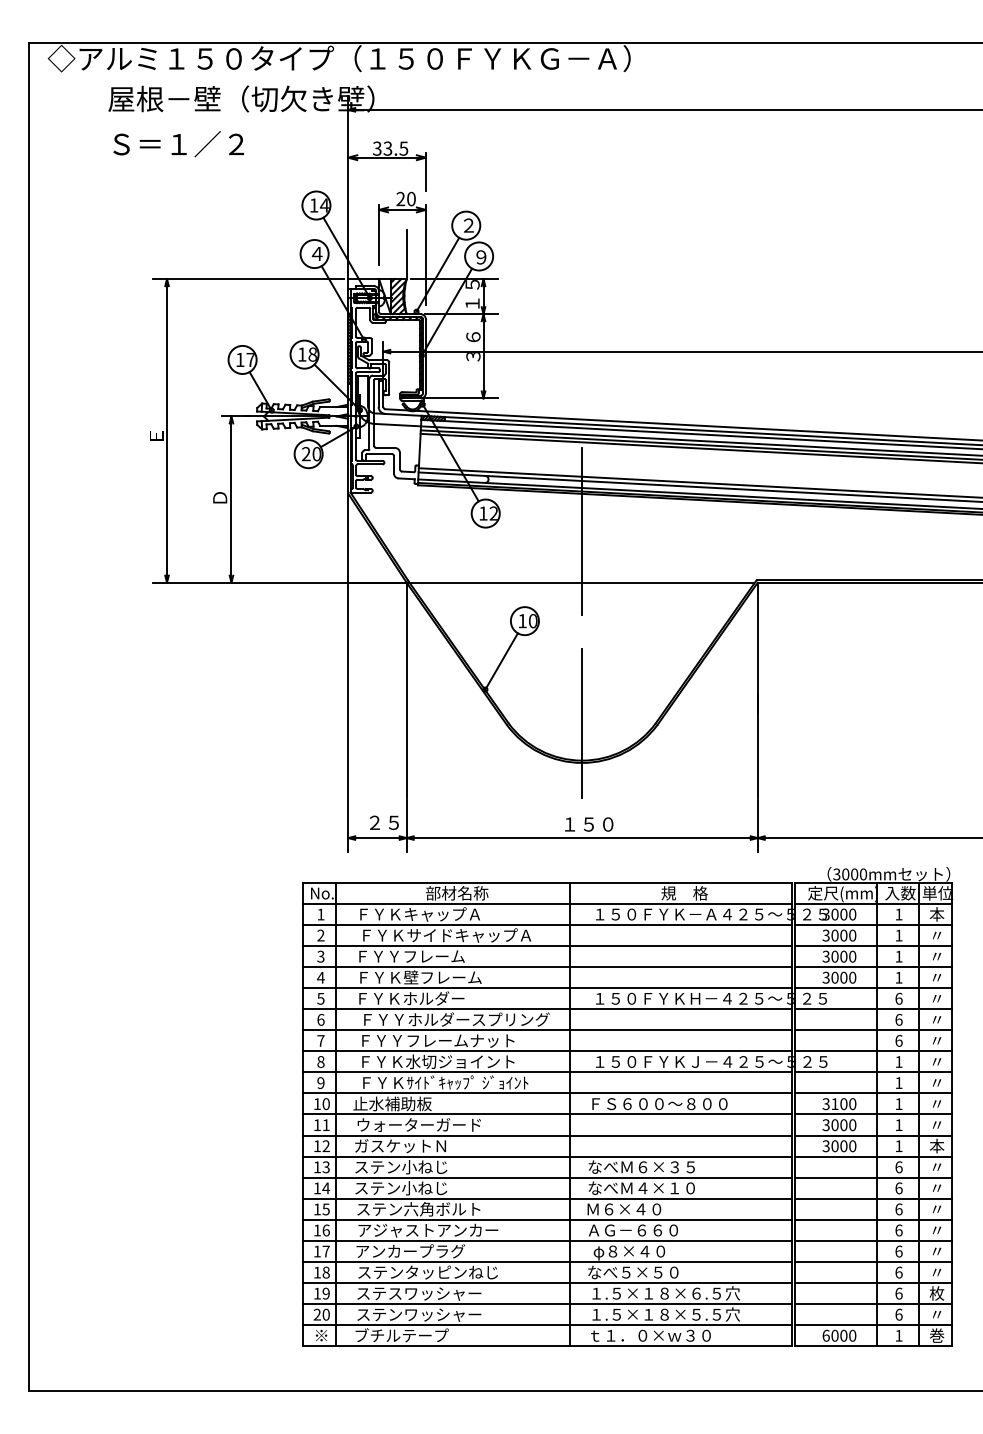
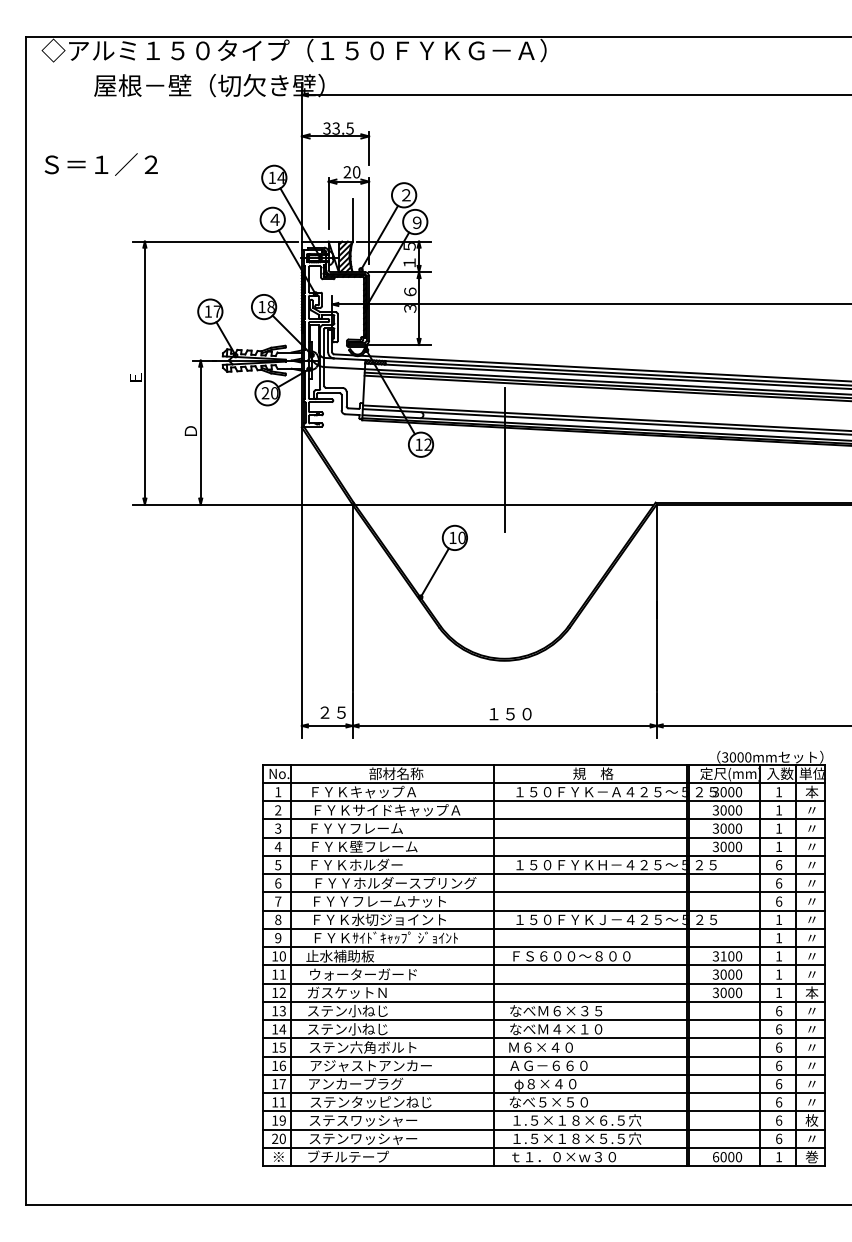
text: (178, 144) -> (101, 164), moved
line: (582, 723) -> (504, 626), removed
text: (325, 1272) -> (282, 1102), 18 -> 11

